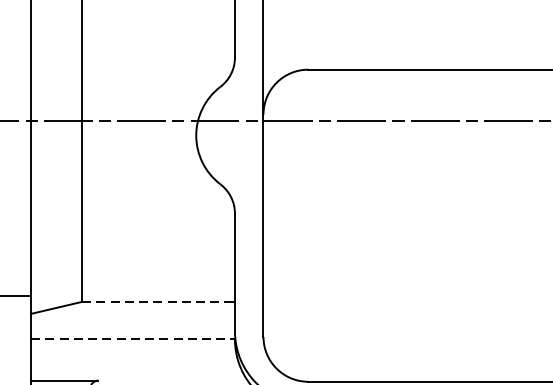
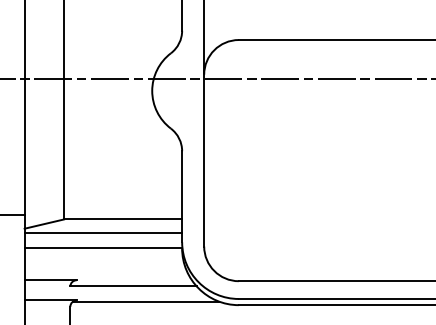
line: (159, 301) -> (123, 219), dashed -> solid
line: (133, 318) -> (103, 232), added
line: (133, 338) -> (103, 247), dashed -> solid

